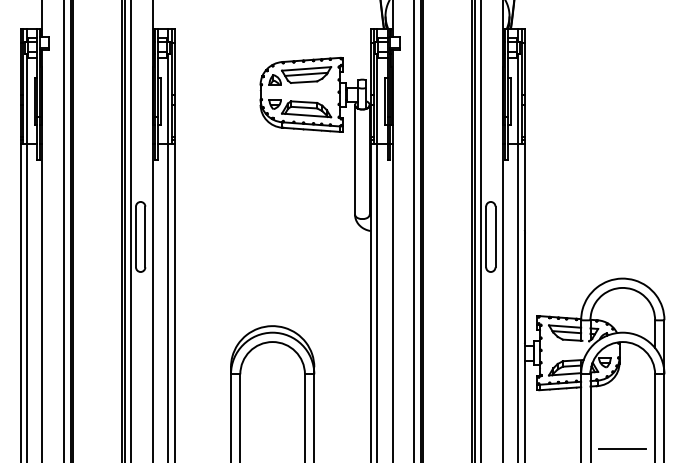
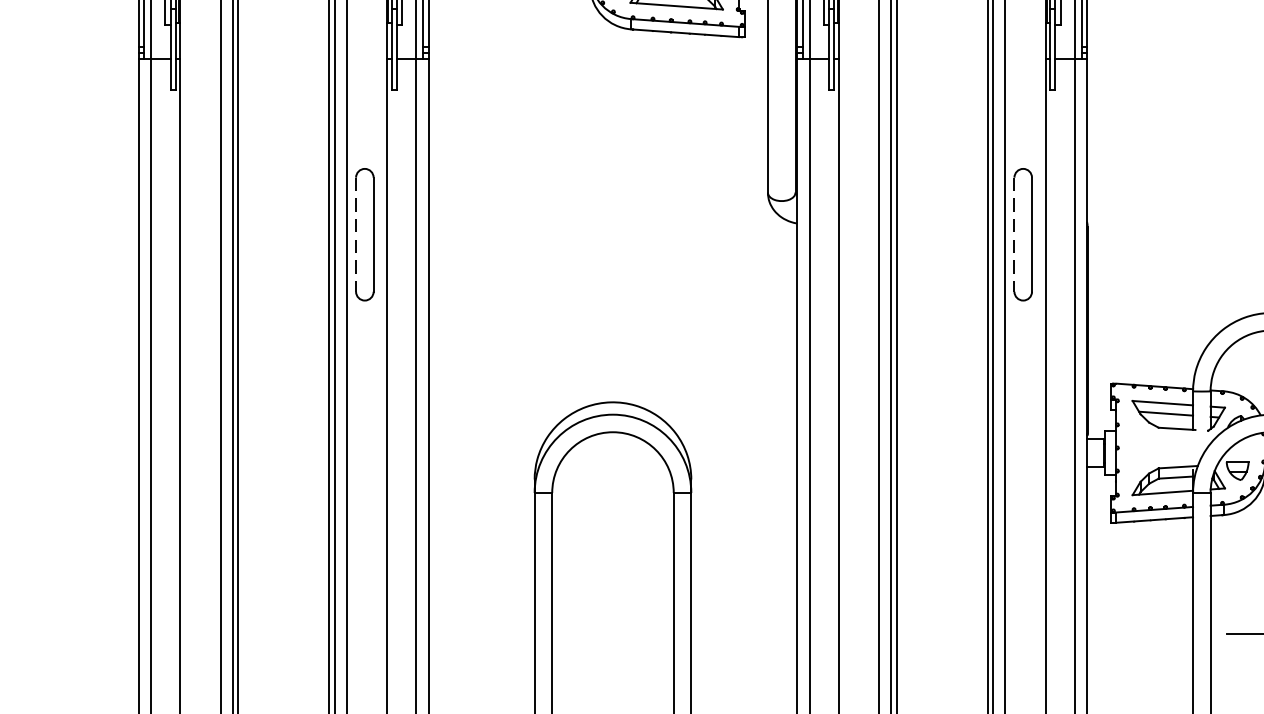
line: (136, 237) -> (356, 235), solid -> dashed
line: (486, 237) -> (1015, 235), solid -> dashed

